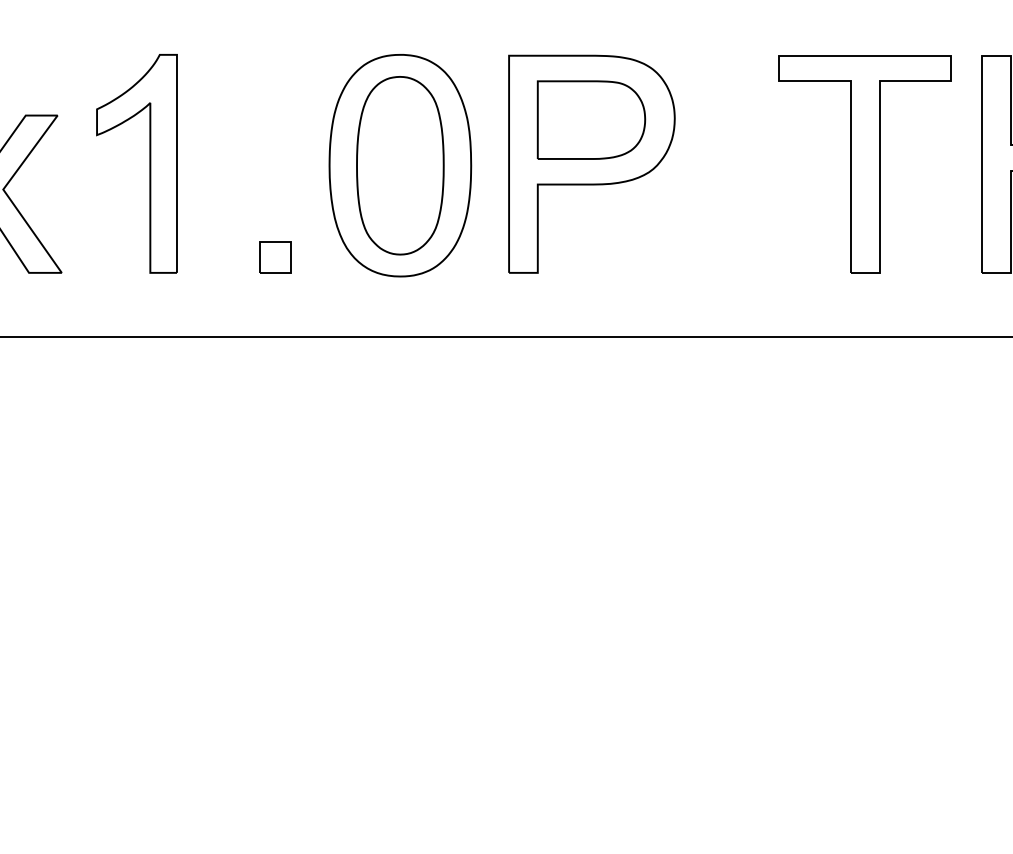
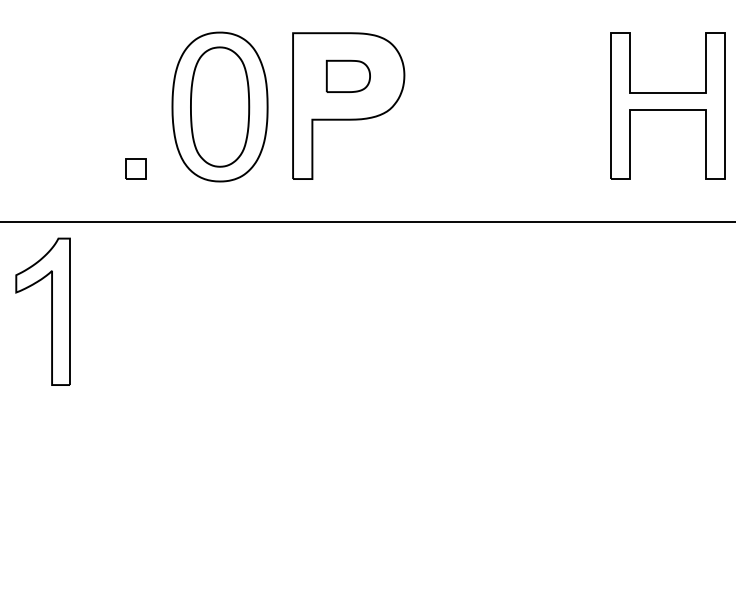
part: (591, 120) -> (348, 76), size x0.6
part: (149, 163) -> (51, 311), moved
part: (865, 163) -> (532, 105), removed

